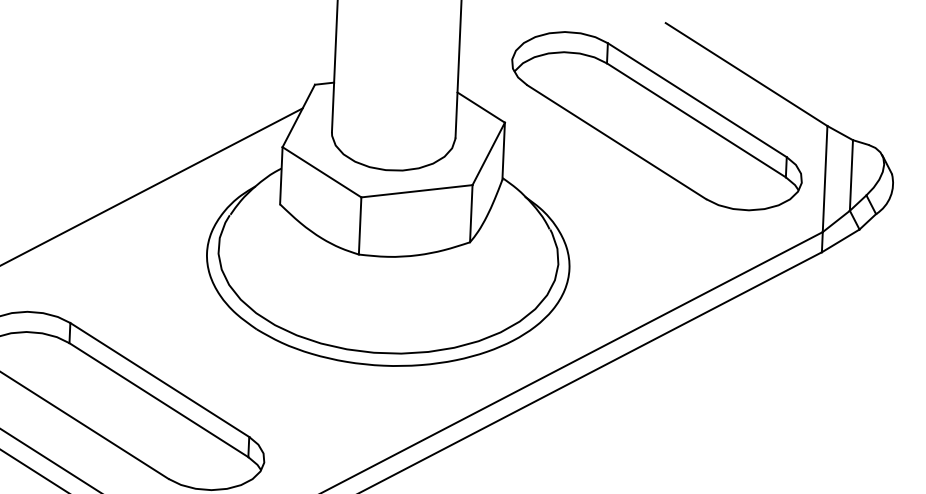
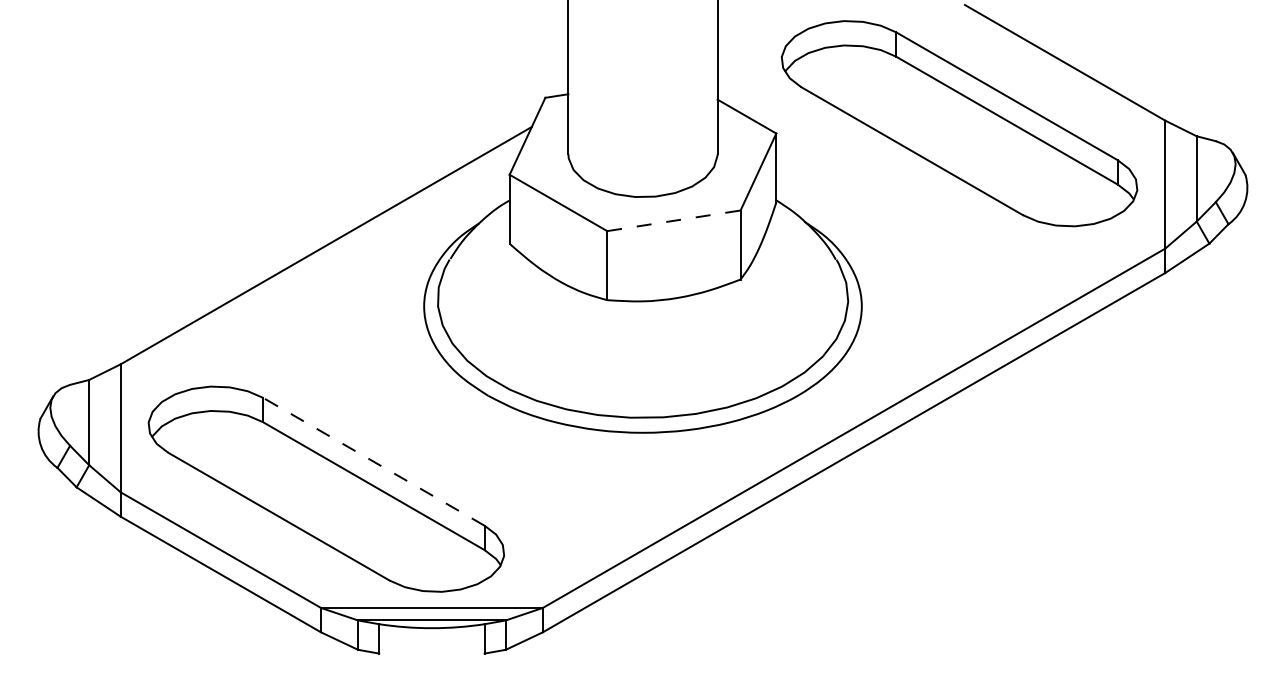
line: (417, 191) -> (674, 220), solid -> dashed
line: (159, 379) -> (373, 461), solid -> dashed

